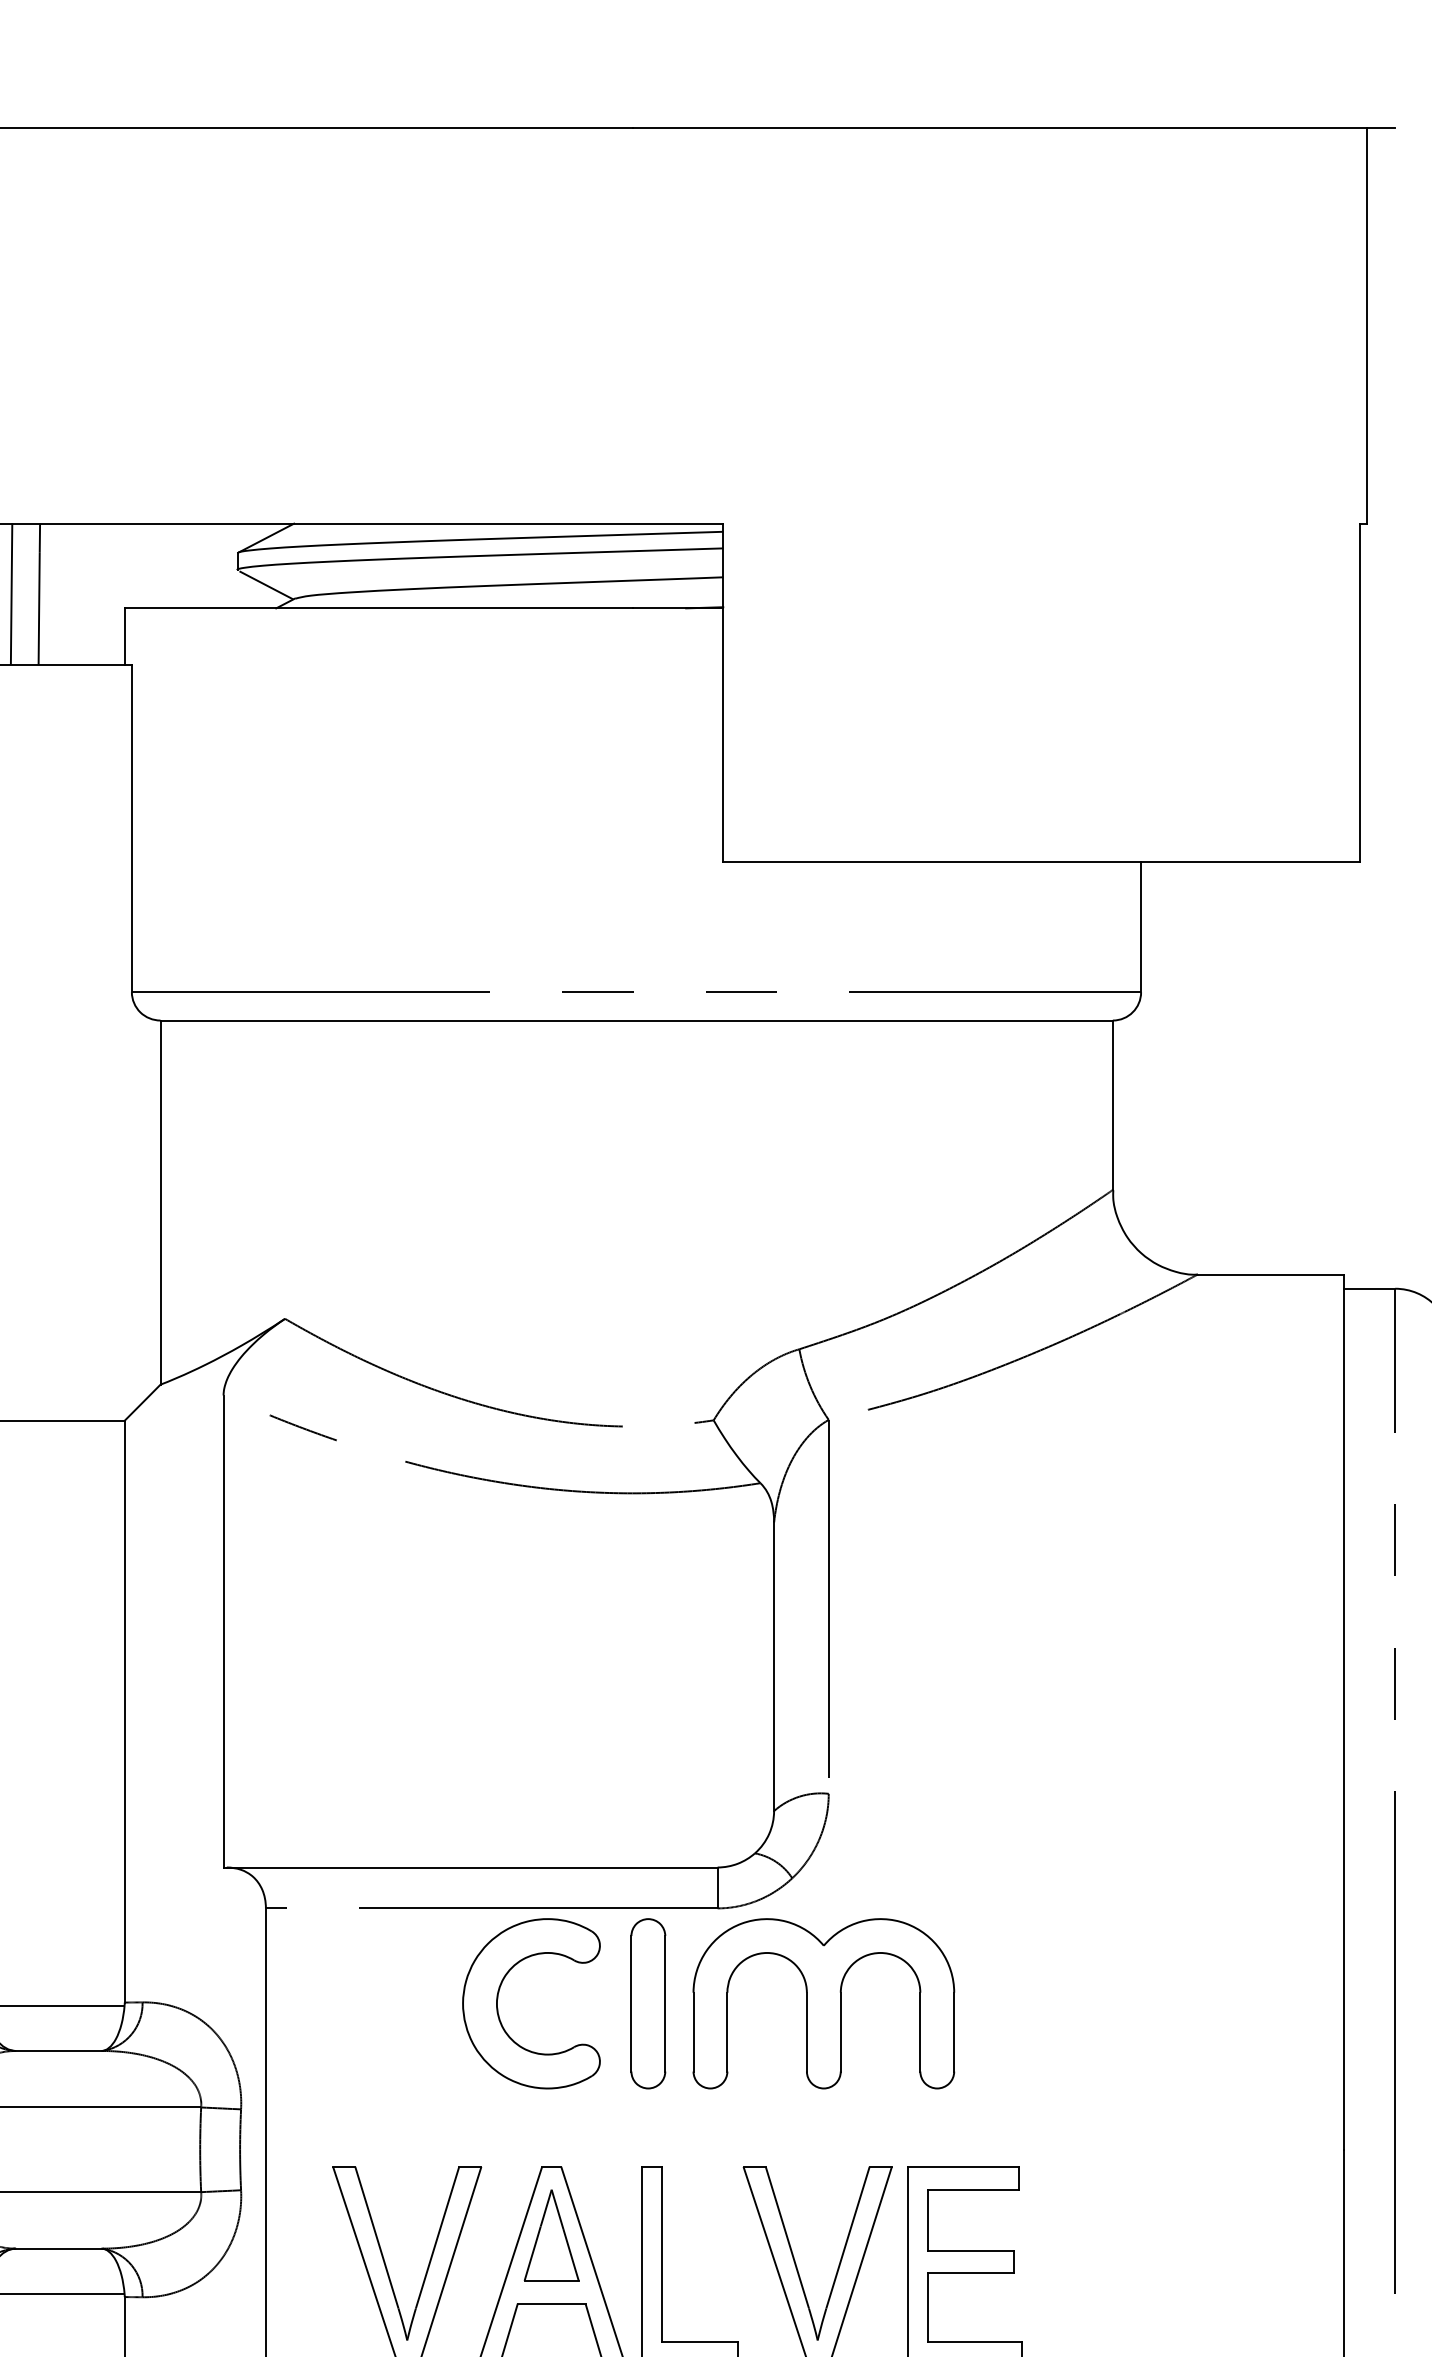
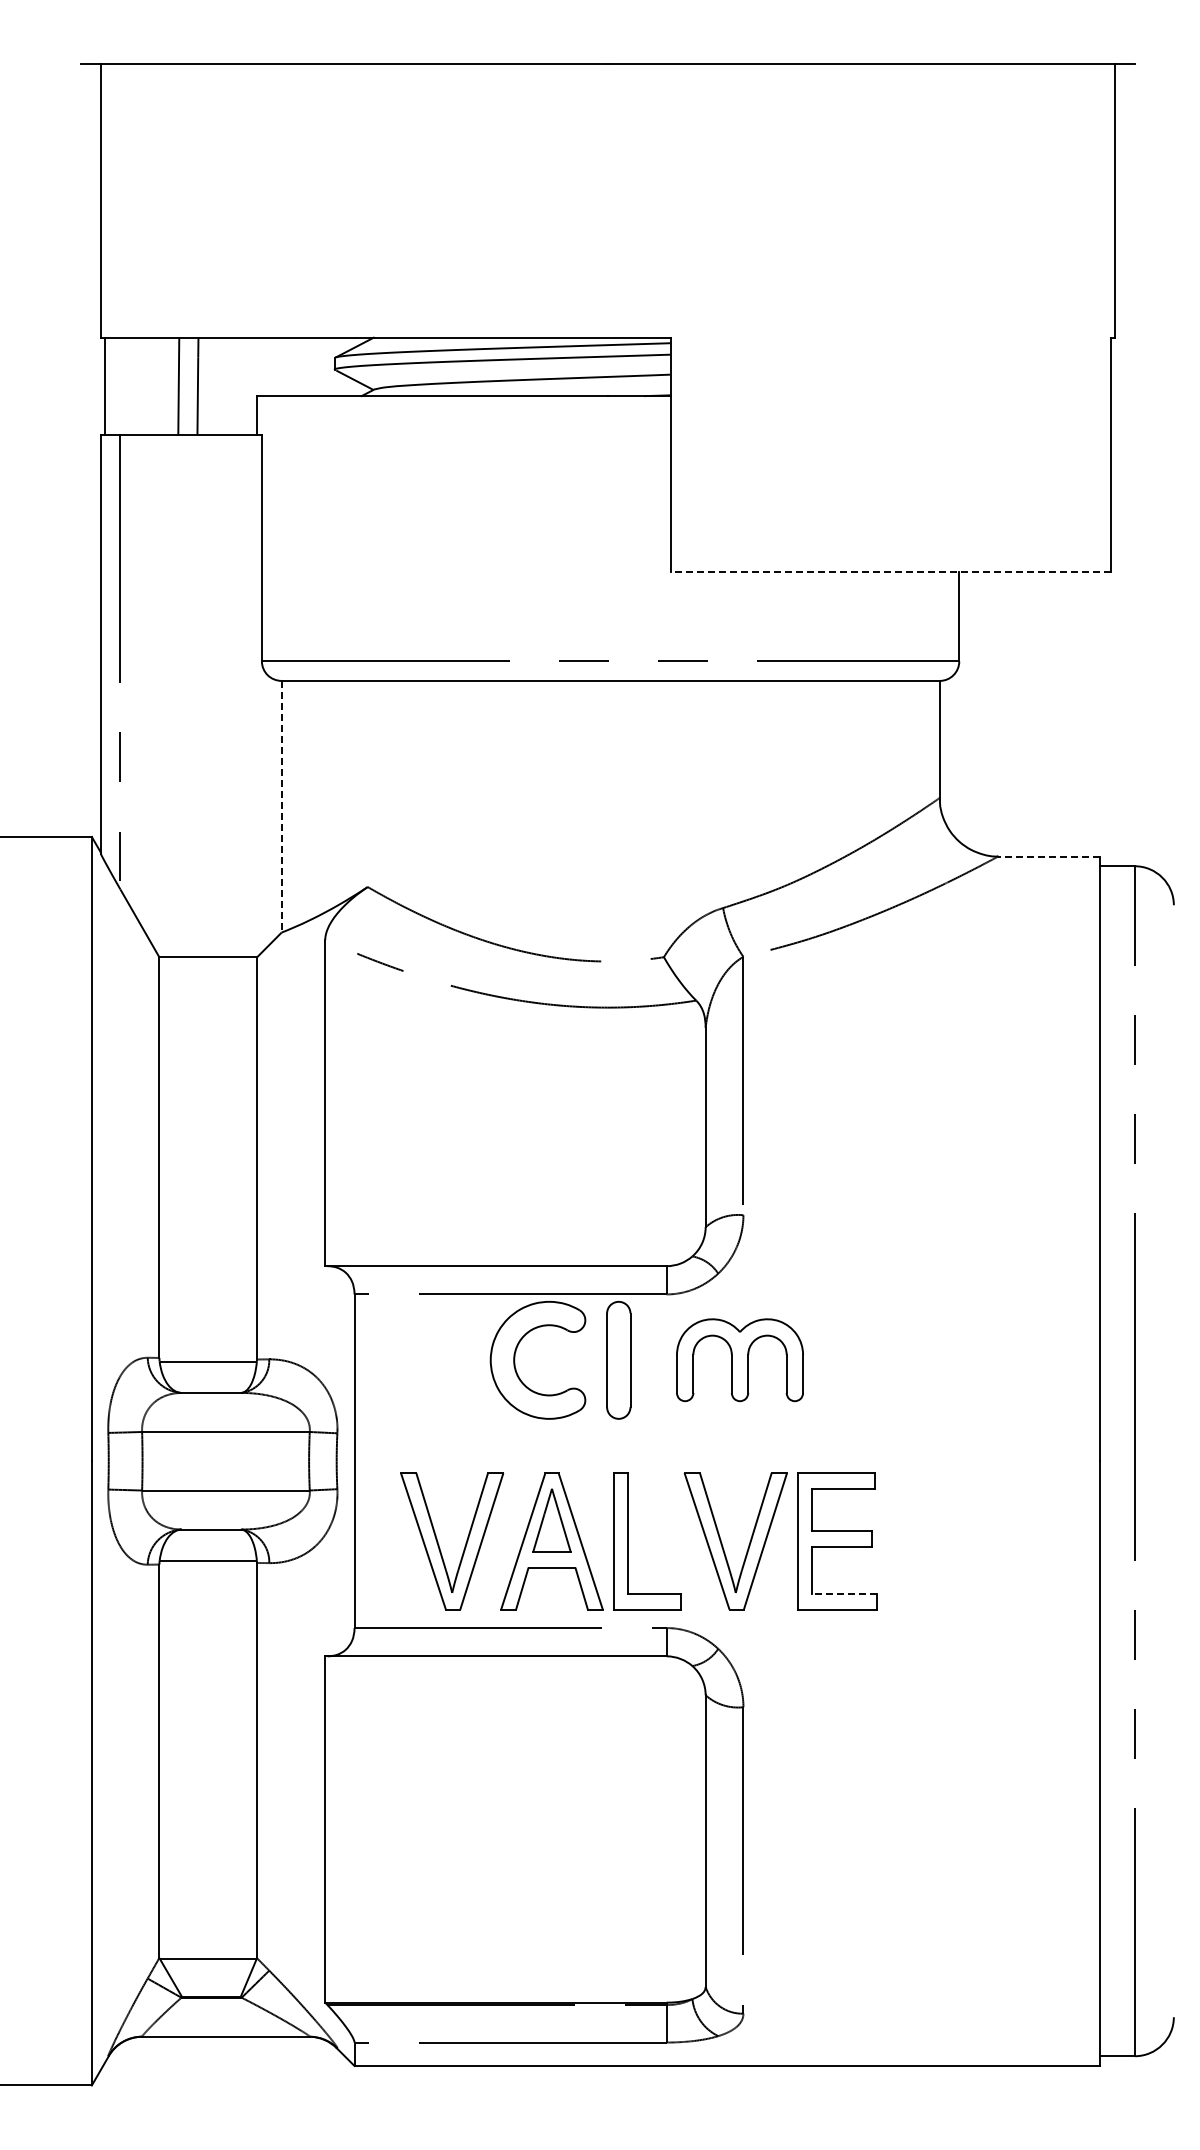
line: (1041, 862) -> (890, 571), solid -> dashed
line: (160, 1202) -> (281, 806), solid -> dashed
line: (1270, 1274) -> (1048, 856), solid -> dashed
part: (823, 2002) -> (739, 1359), size x0.7
line: (973, 2341) -> (843, 1593), solid -> dashed

